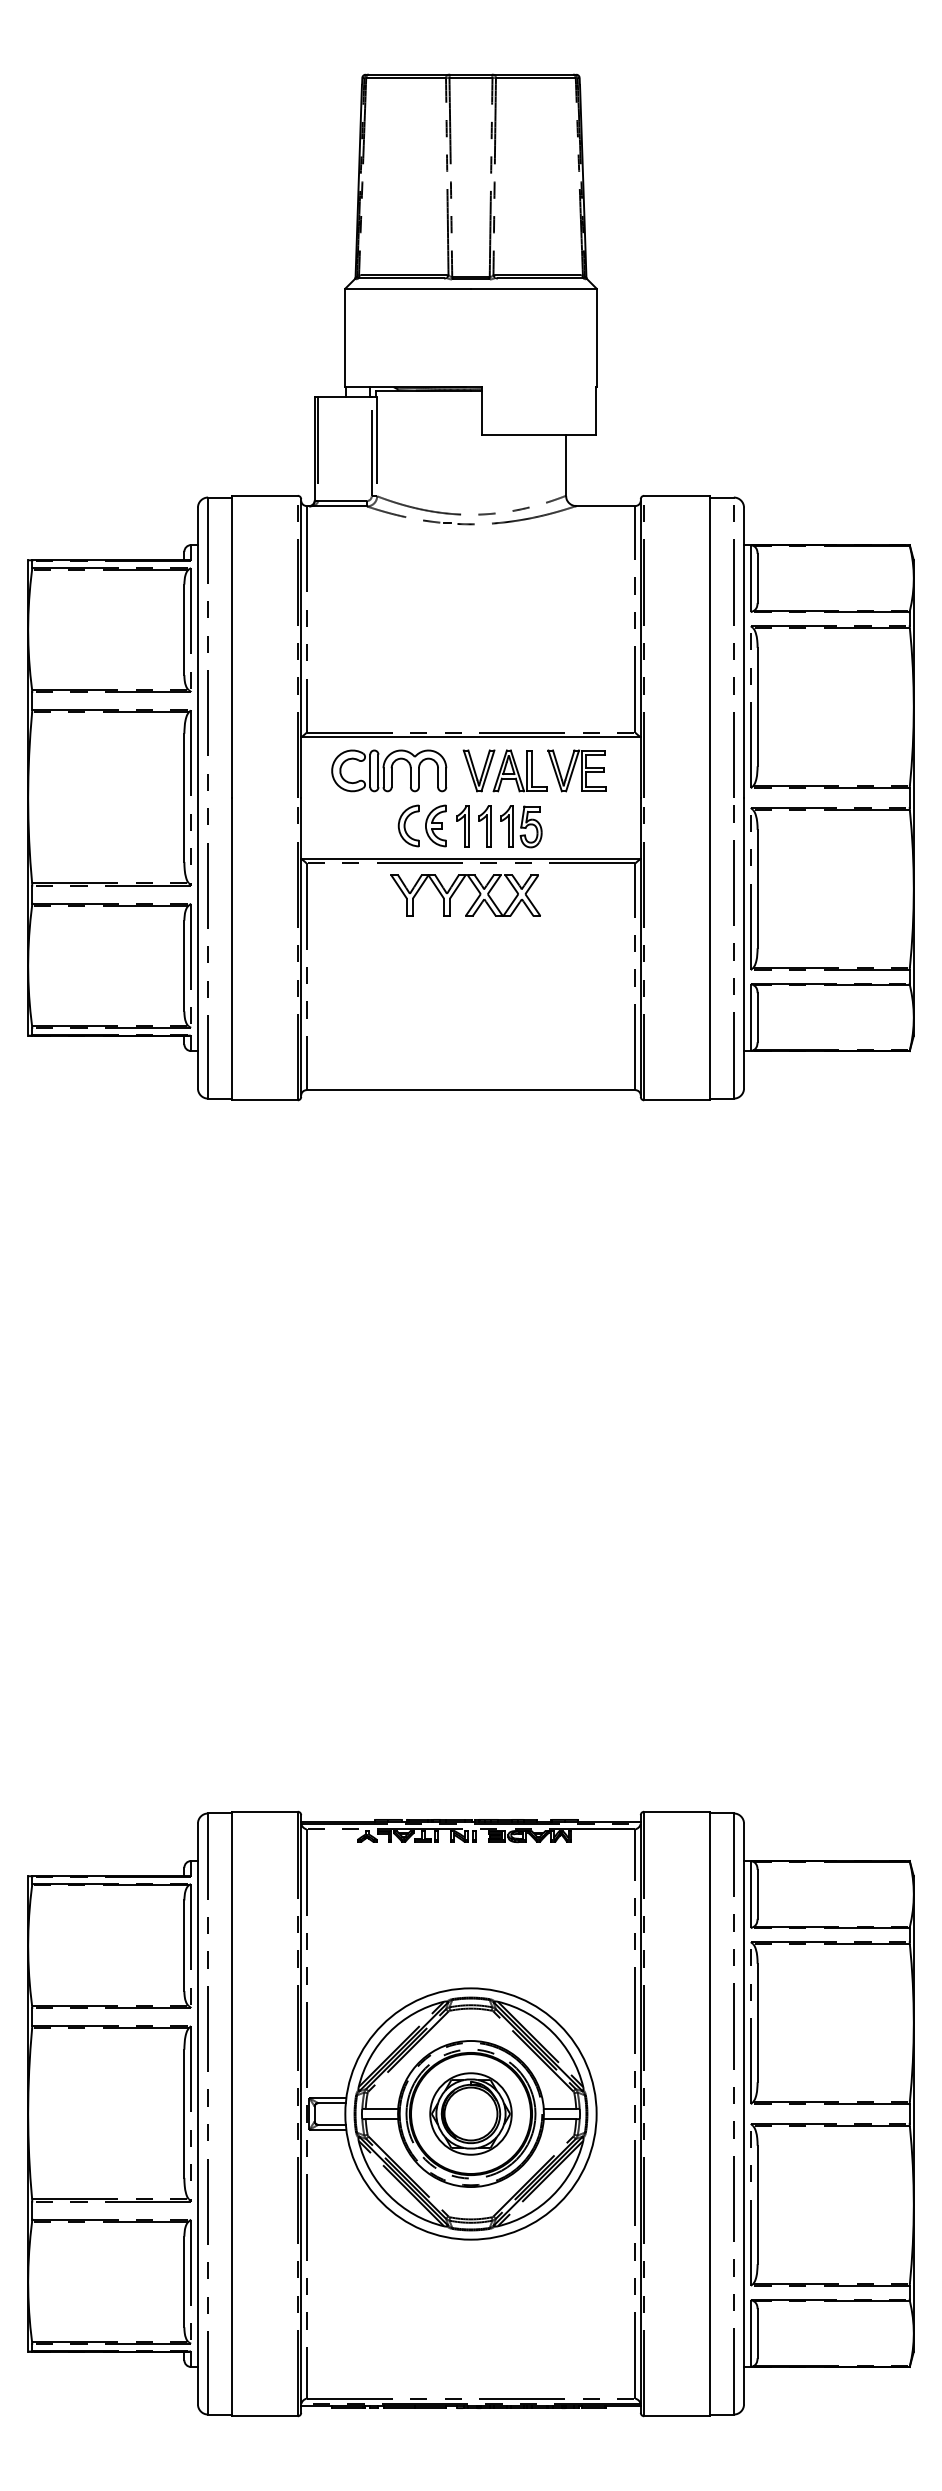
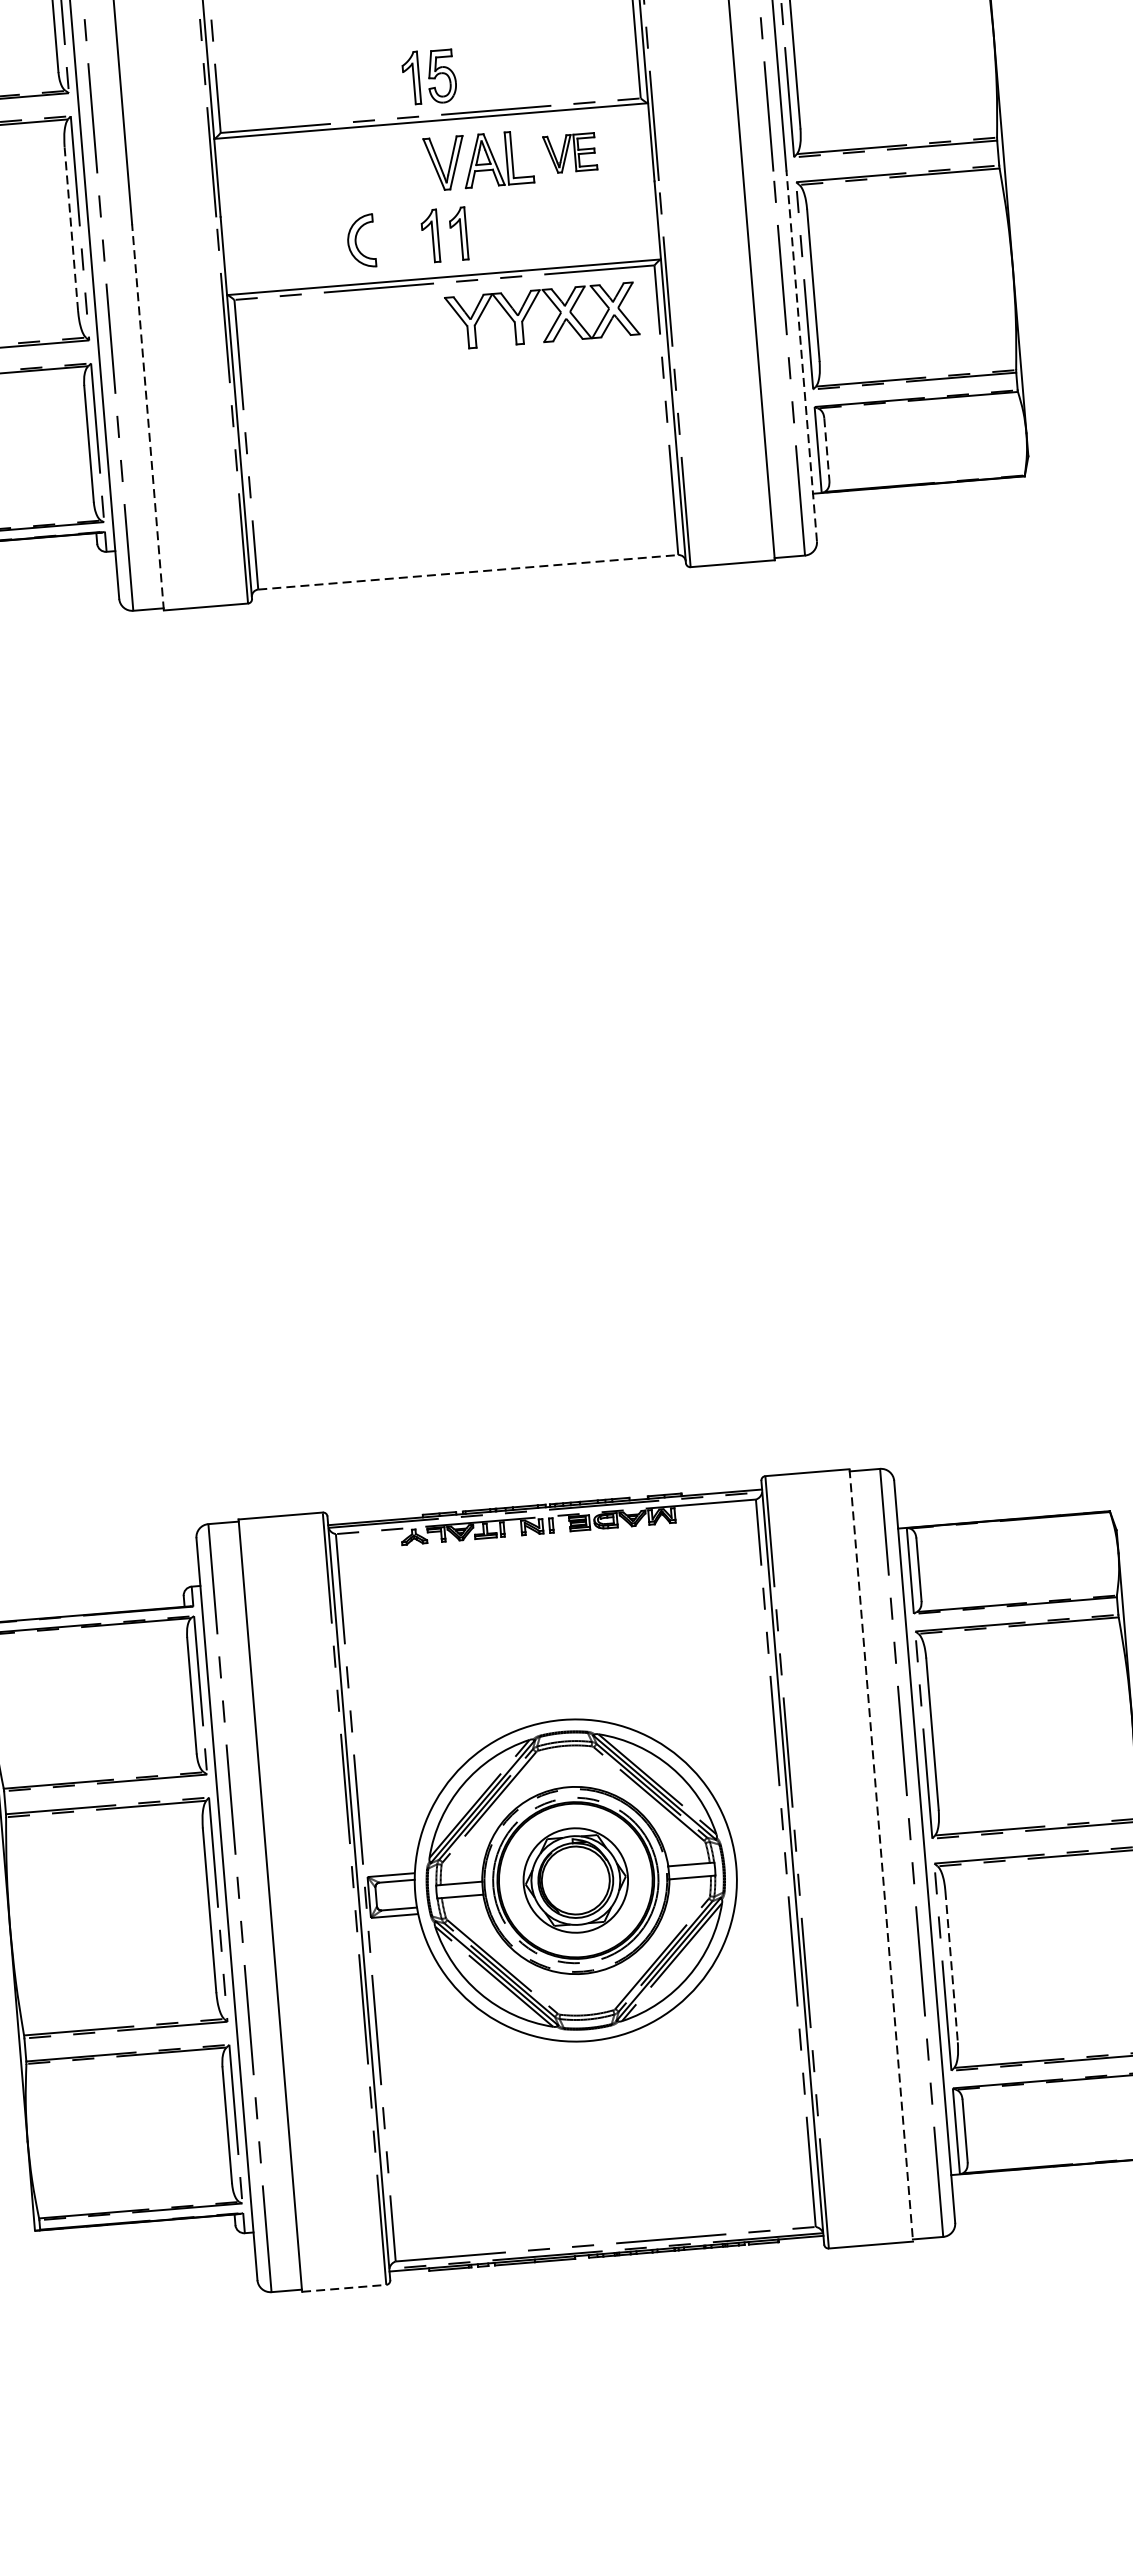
part: (389, 770) -> (330, 172), removed
part: (576, 770) -> (569, 152), size x0.7
line: (184, 797) -> (71, 228), solid -> dashed
part: (435, 825) -> (395, 237), removed
part: (521, 826) -> (429, 76), moved
part: (457, 889) -> (530, 309), moved
line: (744, 942) -> (802, 354), solid -> dashed
line: (231, 948) -> (147, 416), solid -> dashed
line: (757, 1017) -> (826, 449), solid -> dashed
line: (471, 1090) -> (468, 572), solid -> dashed
line: (710, 2114) -> (881, 1855), solid -> dashed
line: (757, 2205) -> (951, 1967), solid -> dashed
line: (264, 2416) -> (343, 2288), solid -> dashed

